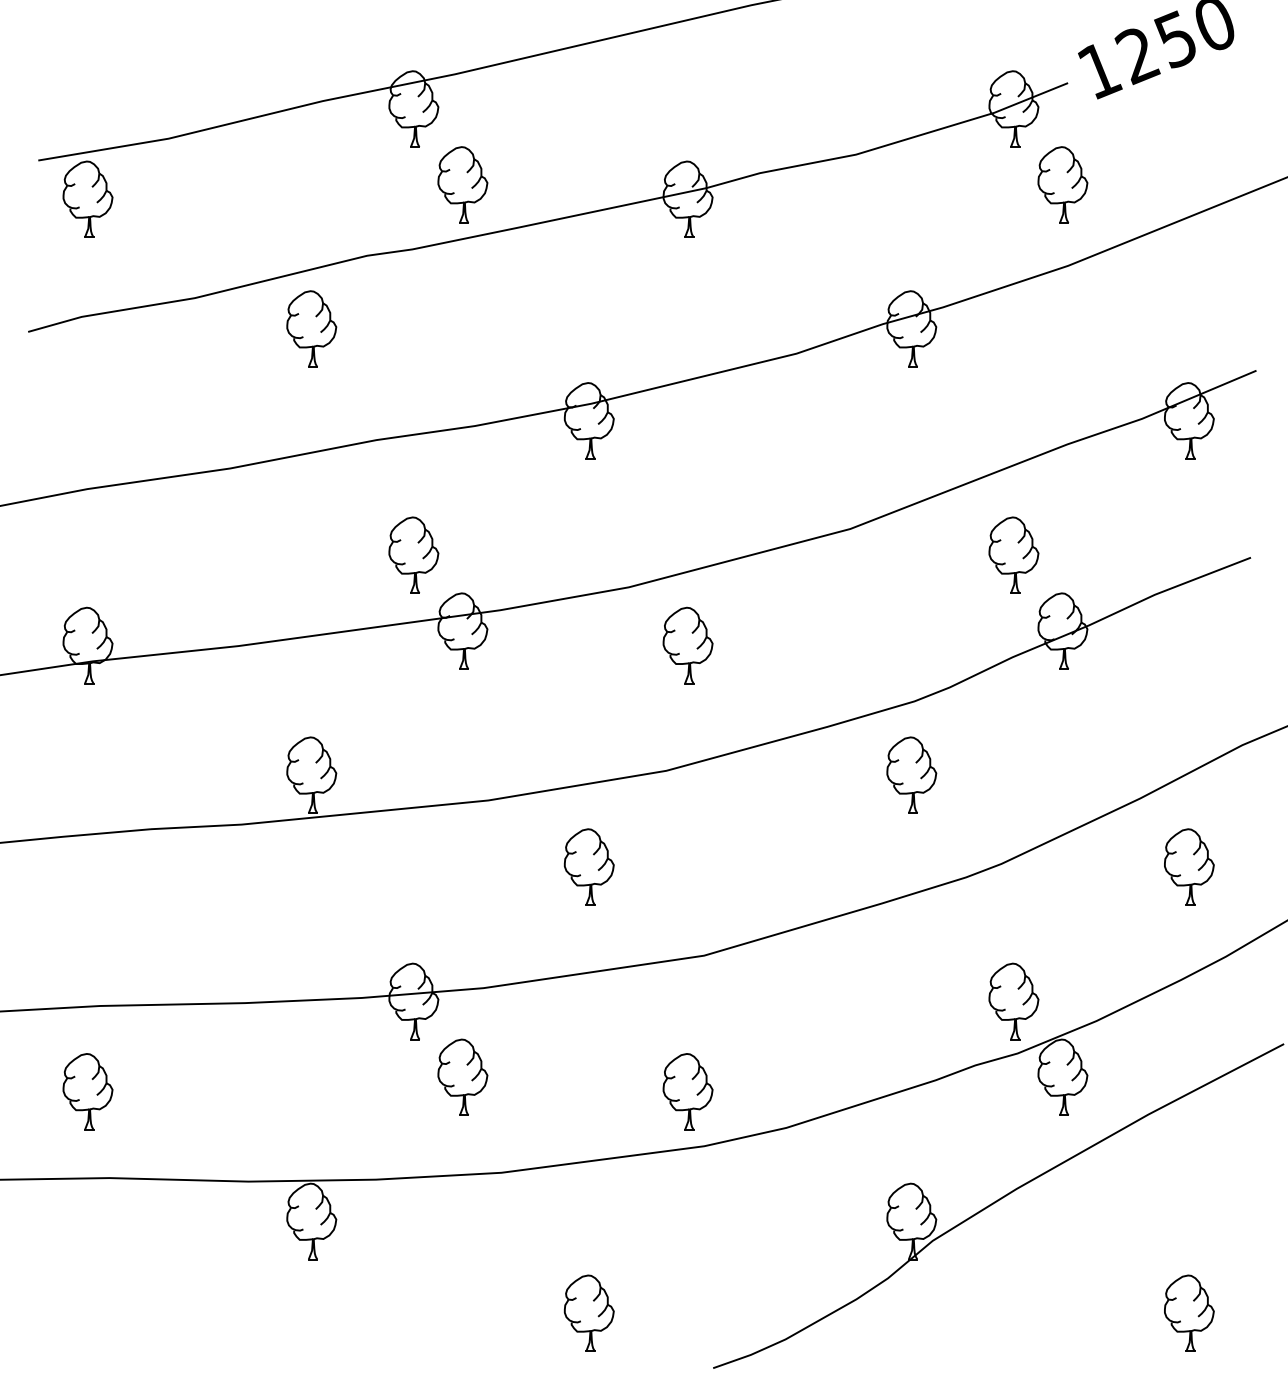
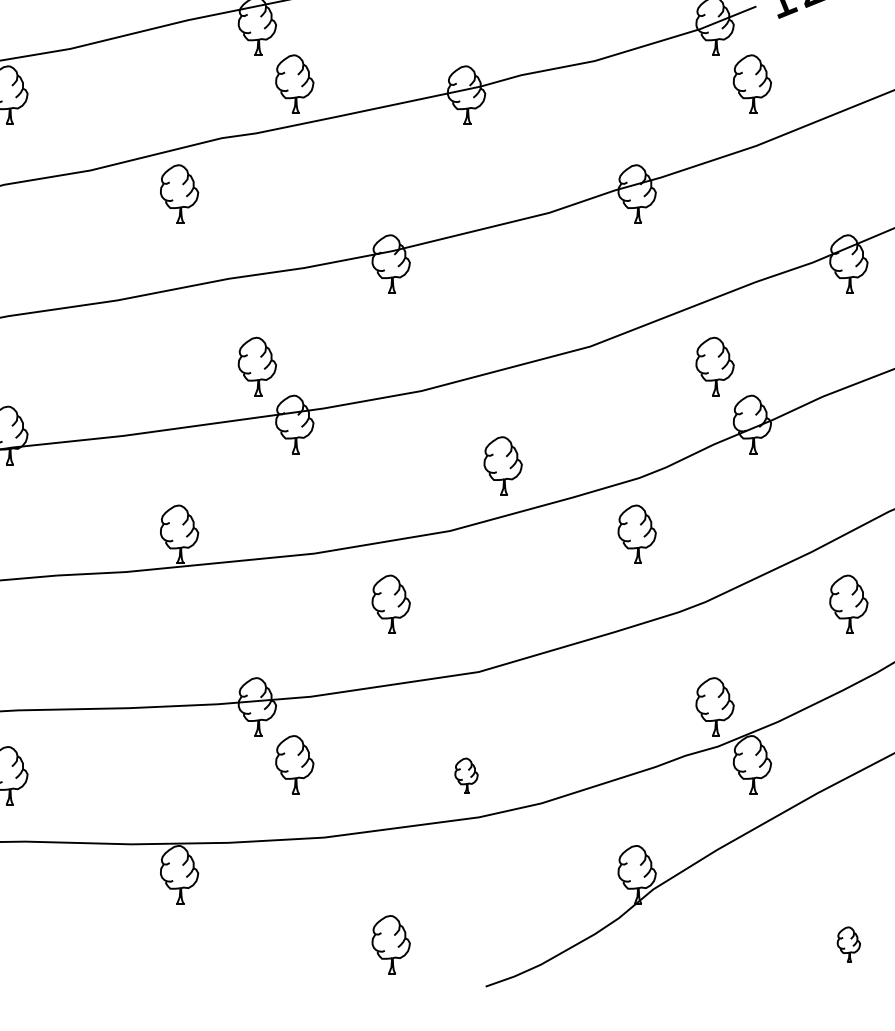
part: (687, 645) -> (502, 465), moved
part: (687, 1091) -> (466, 775), size x0.6
part: (1189, 1312) -> (849, 944), size x0.6

